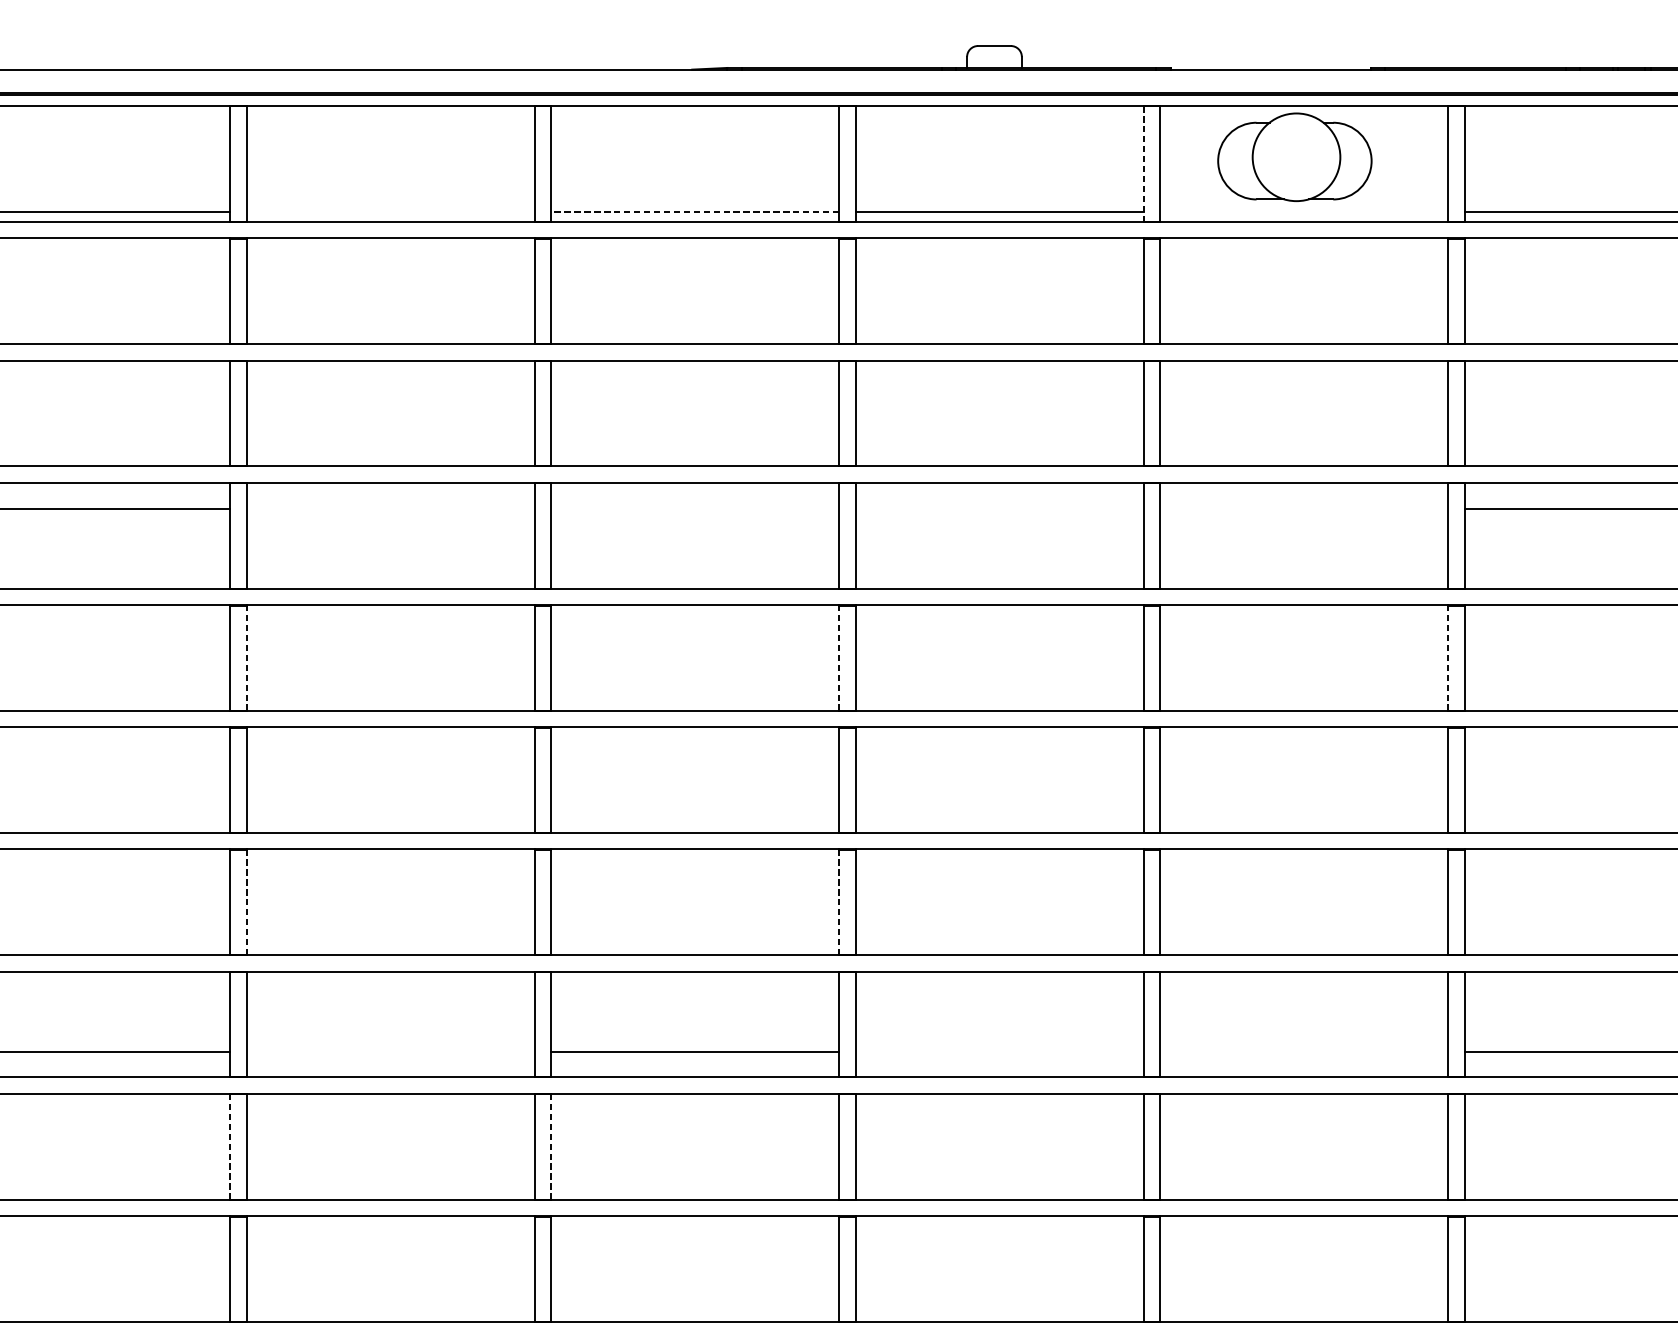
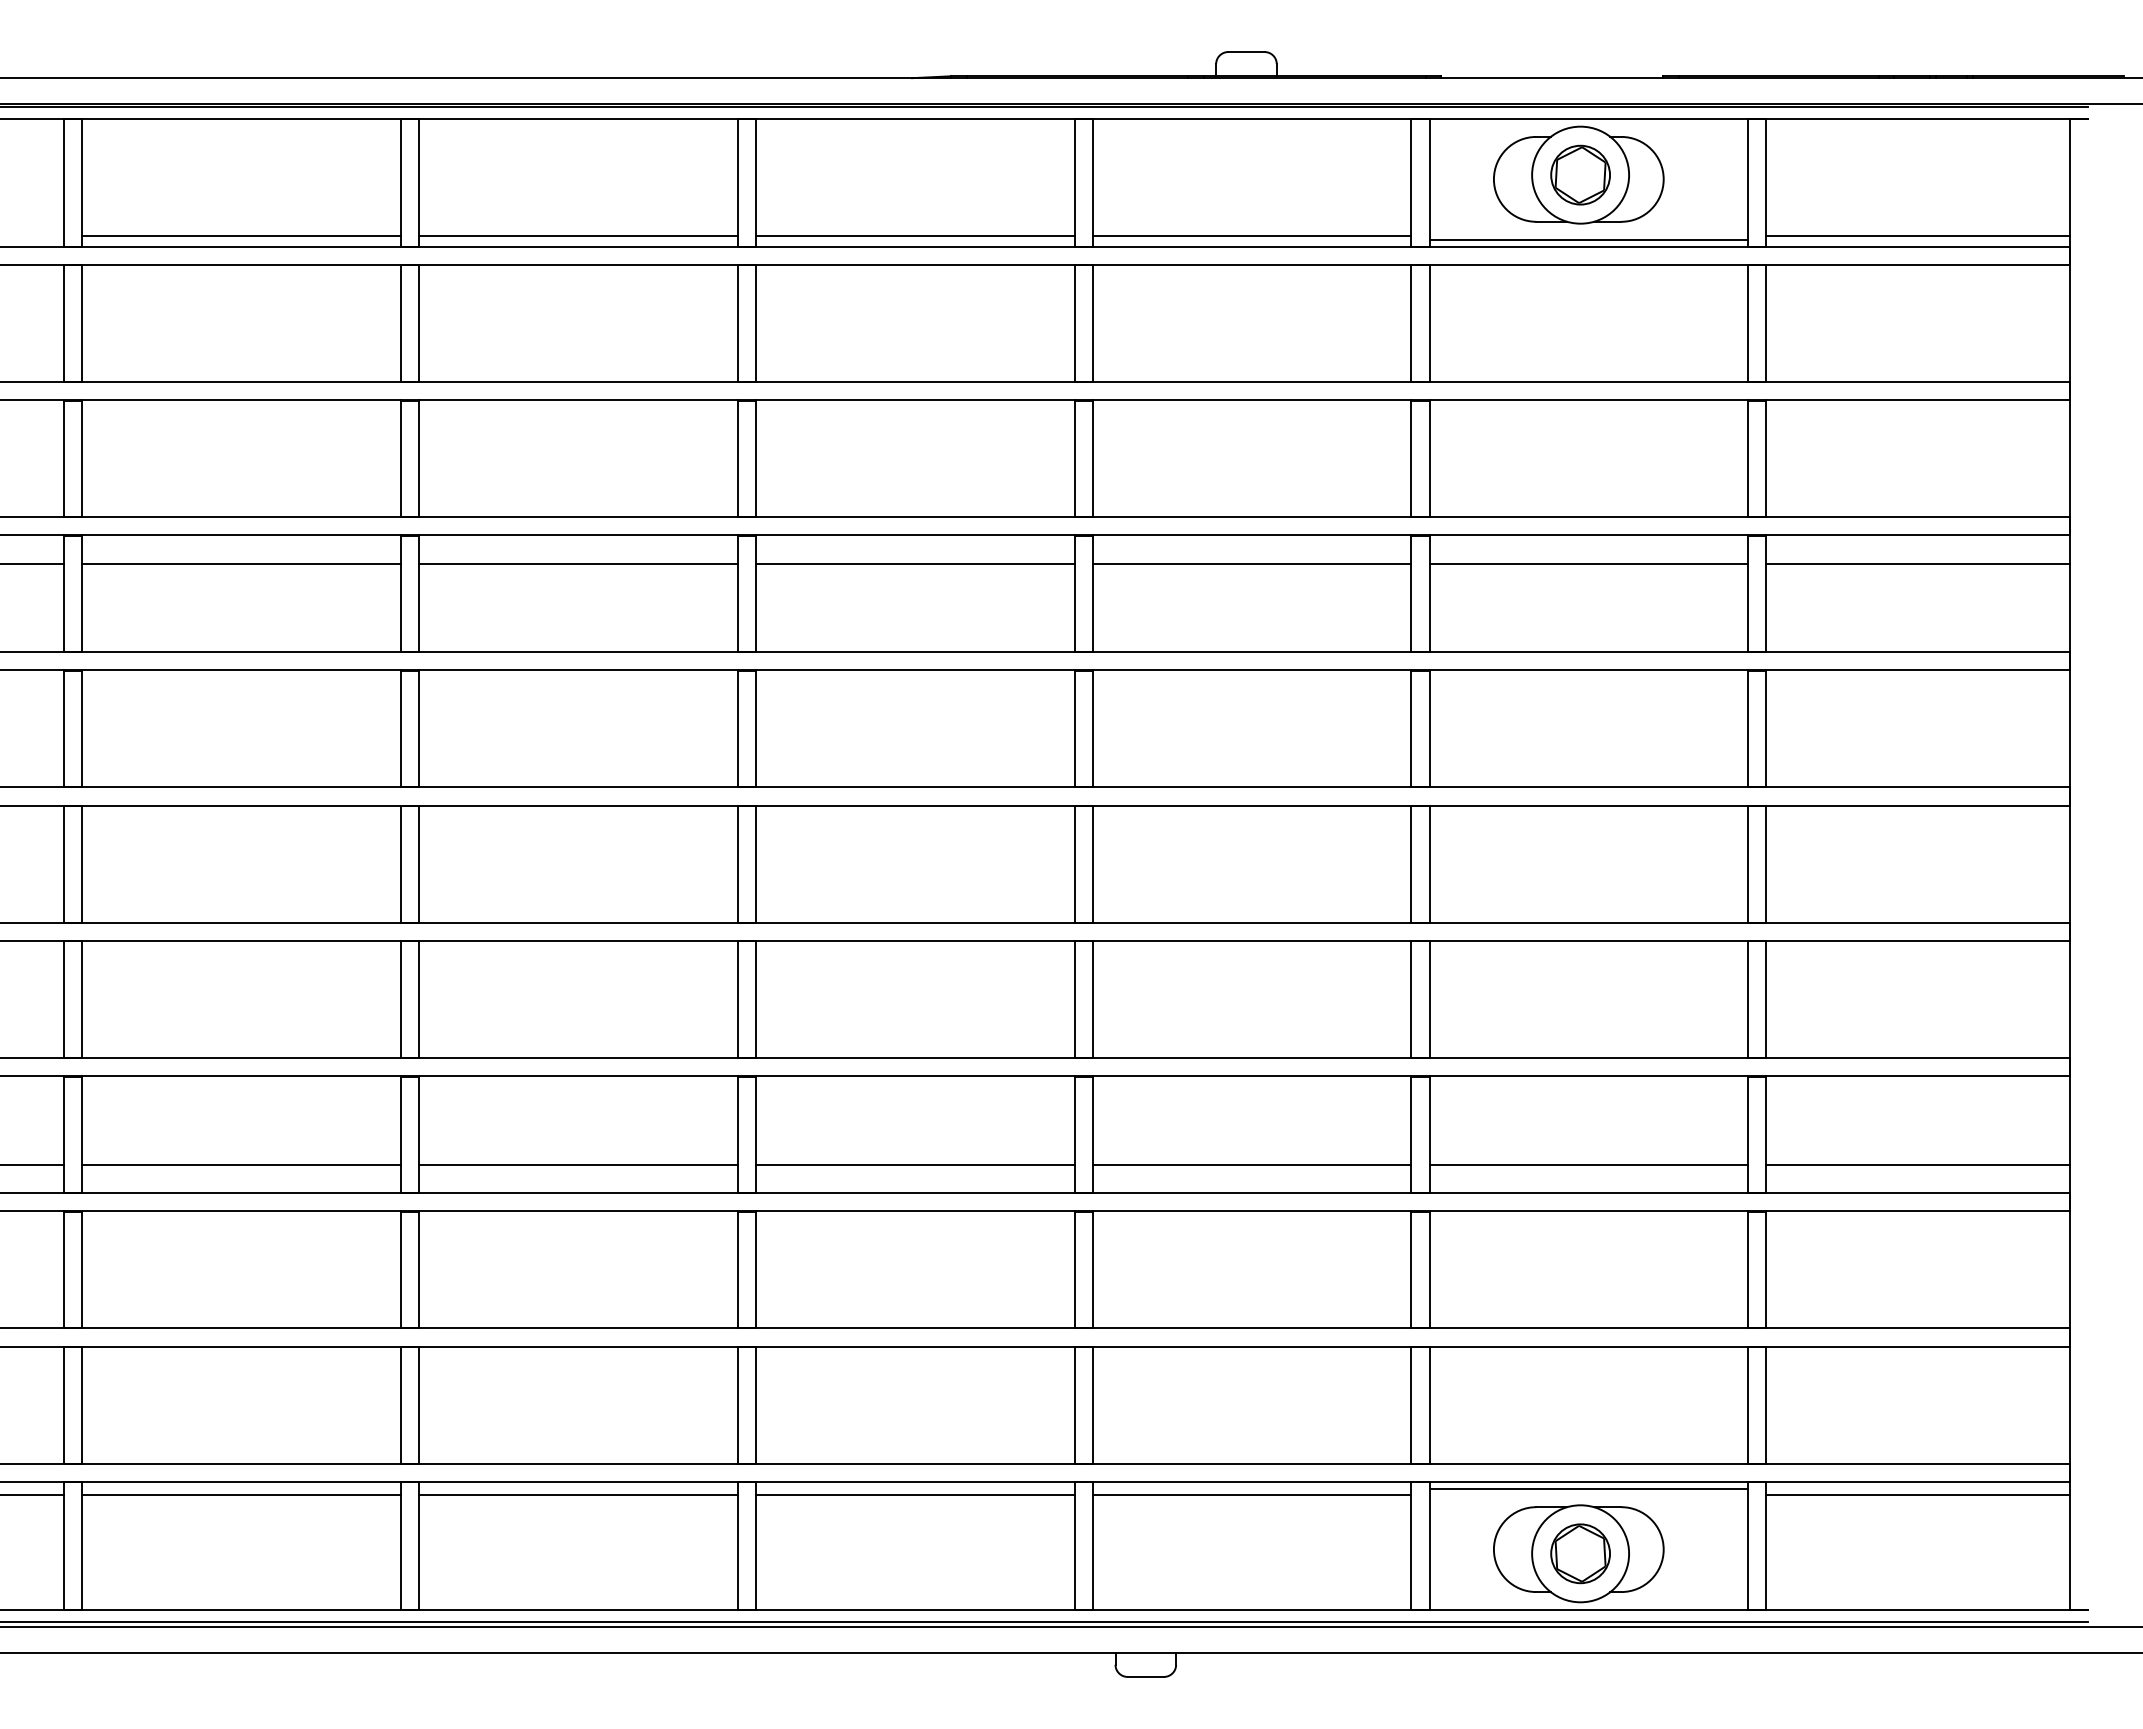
part: (1296, 156) -> (1580, 174), added
line: (1143, 163) -> (1411, 182), dashed -> solid
line: (390, 211) -> (578, 235), added
line: (694, 211) -> (914, 235), dashed -> solid
line: (1303, 216) -> (1588, 240), added
line: (390, 509) -> (578, 564), added
line: (695, 509) -> (915, 564), added
line: (999, 509) -> (1251, 564), added
line: (1303, 509) -> (1588, 564), added
line: (246, 657) -> (419, 728), dashed -> solid
line: (839, 657) -> (1074, 728), dashed -> solid
line: (1448, 657) -> (1748, 728), dashed -> solid
line: (246, 902) -> (419, 999), dashed -> solid
line: (839, 902) -> (1074, 999), dashed -> solid
line: (390, 1051) -> (578, 1164), added
line: (999, 1051) -> (1251, 1164), added
line: (1303, 1051) -> (1588, 1164), added
line: (230, 1146) -> (401, 1269), dashed -> solid
line: (551, 1146) -> (756, 1269), dashed -> solid

